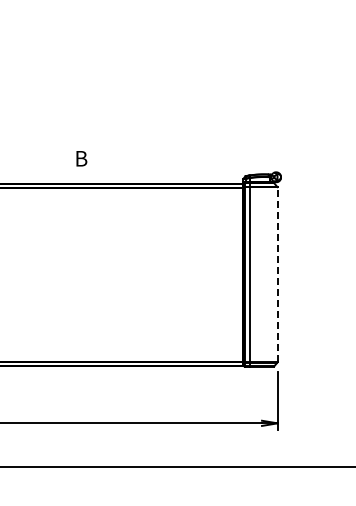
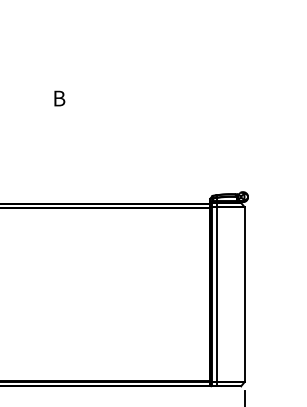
text: (81, 158) -> (59, 98), moved
line: (277, 274) -> (244, 294), dashed -> solid

